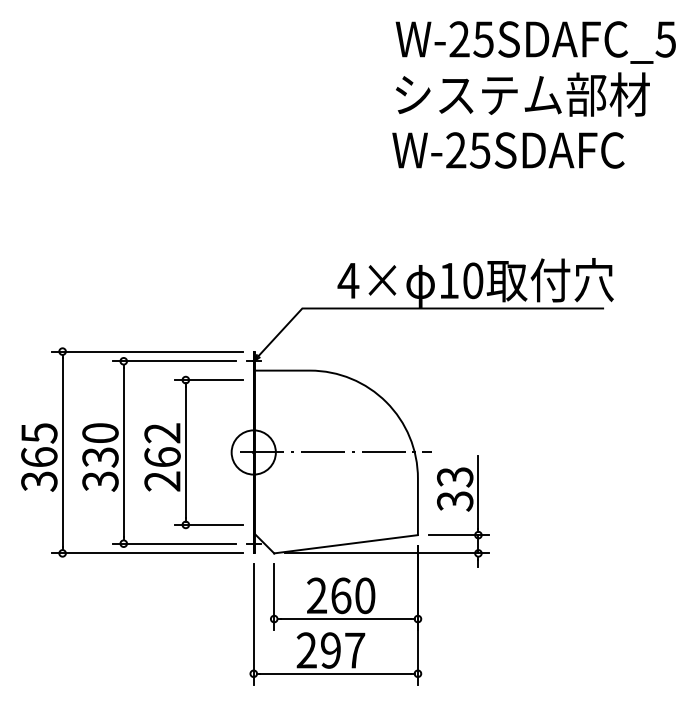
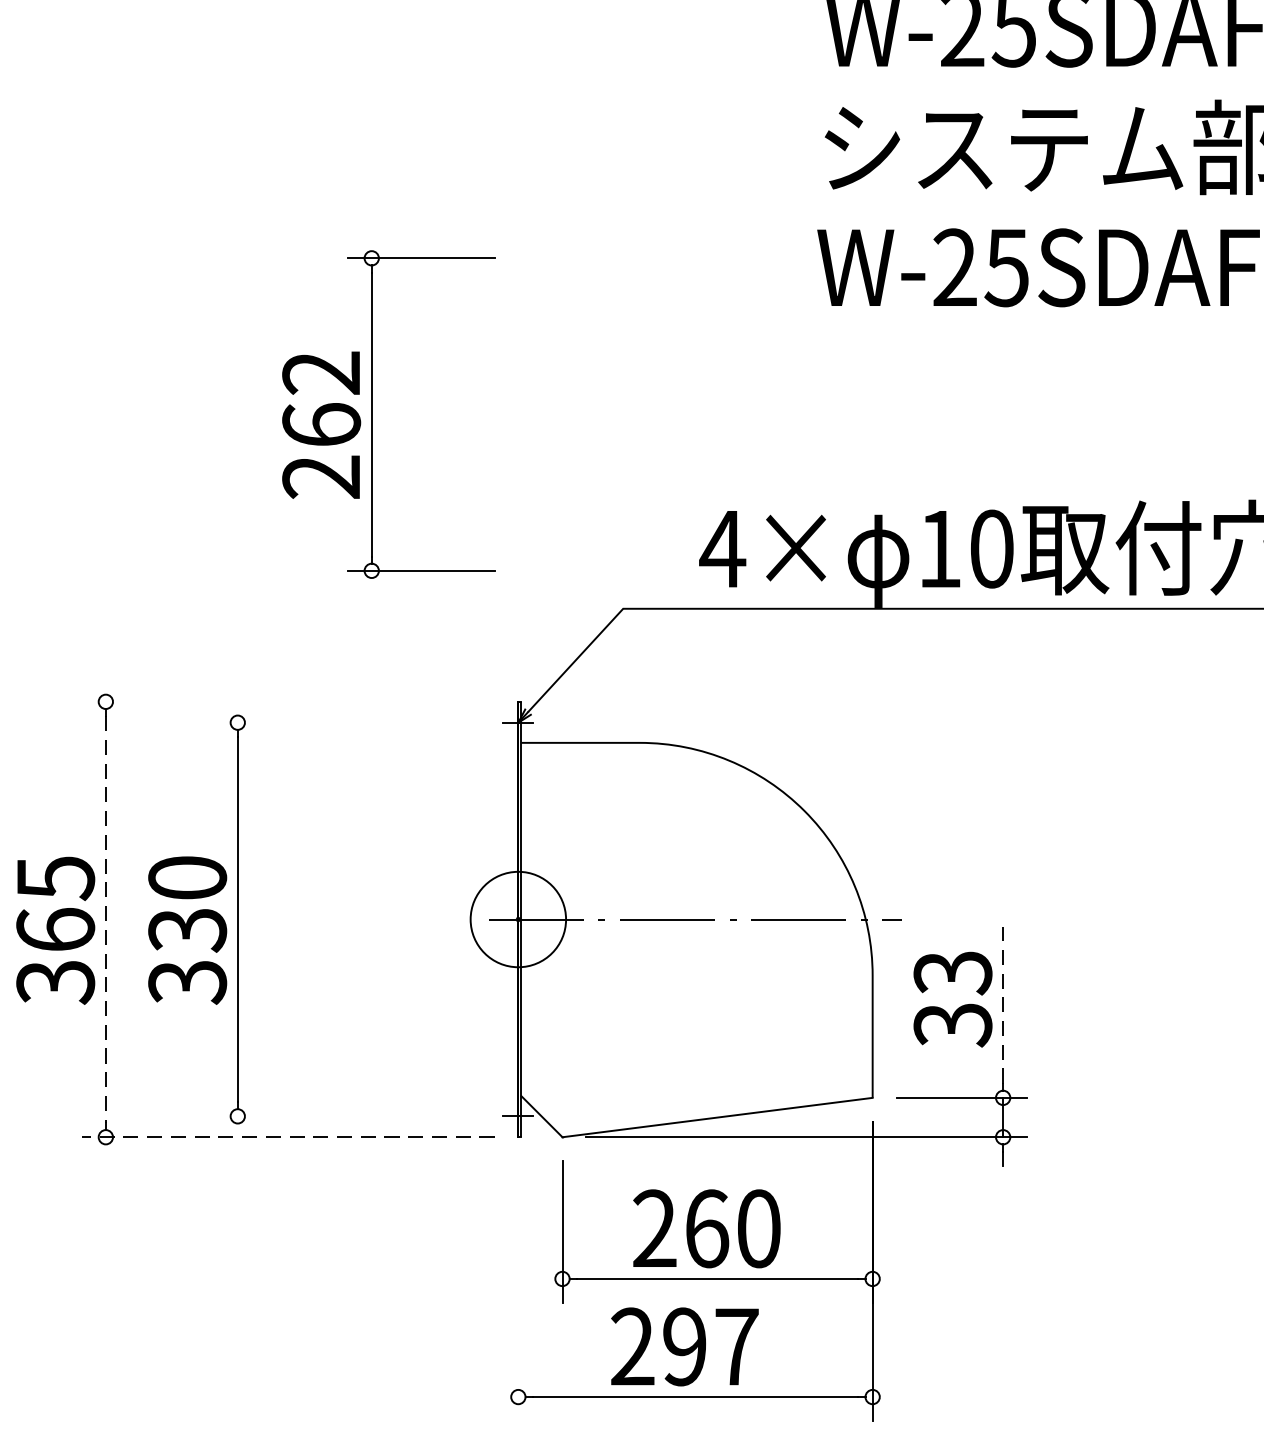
line: (146, 351) -> (286, 701), removed
line: (173, 361) -> (345, 723), removed
line: (62, 452) -> (105, 919), solid -> dashed
part: (186, 452) -> (373, 414), moved
line: (478, 491) -> (1003, 1003), solid -> dashed
line: (173, 543) -> (345, 1115), removed
line: (147, 553) -> (289, 1137), solid -> dashed
line: (253, 624) -> (517, 1290), removed

